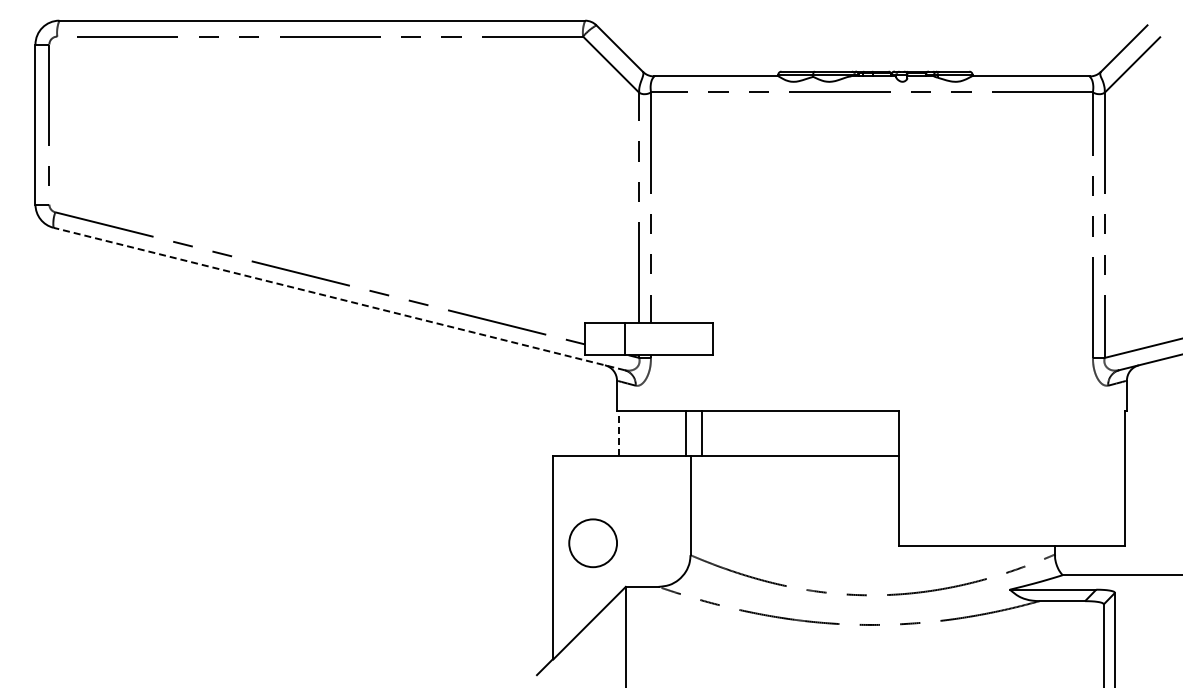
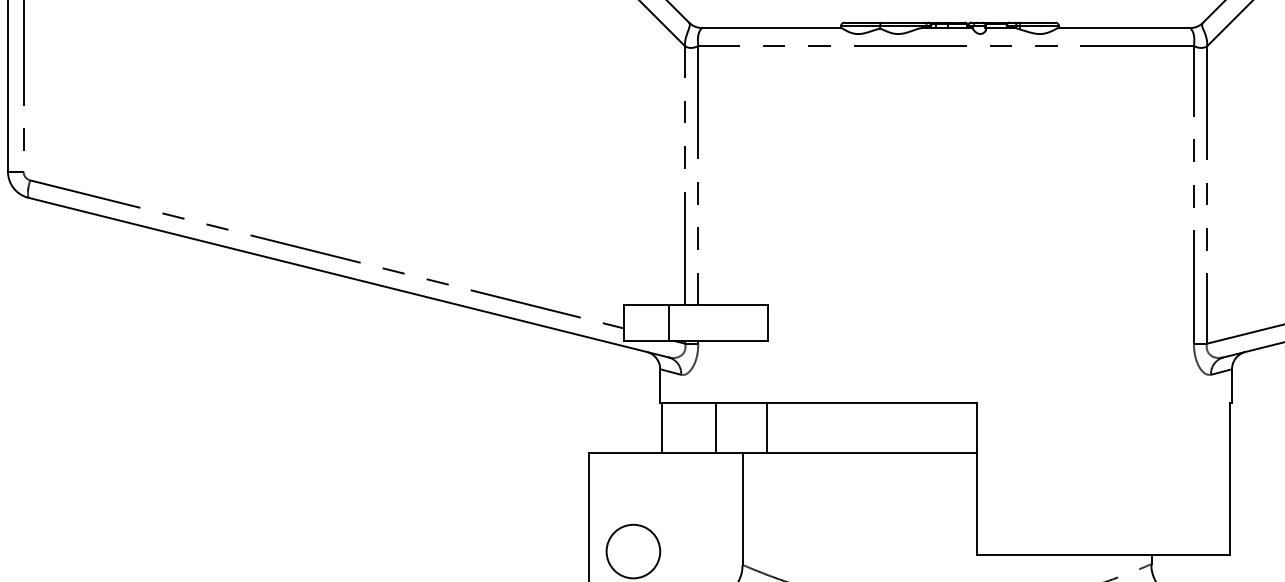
line: (338, 298) -> (347, 277), dashed -> solid
line: (618, 432) -> (661, 427), dashed -> solid
line: (685, 433) -> (767, 428), moved
line: (701, 433) -> (715, 428), moved

